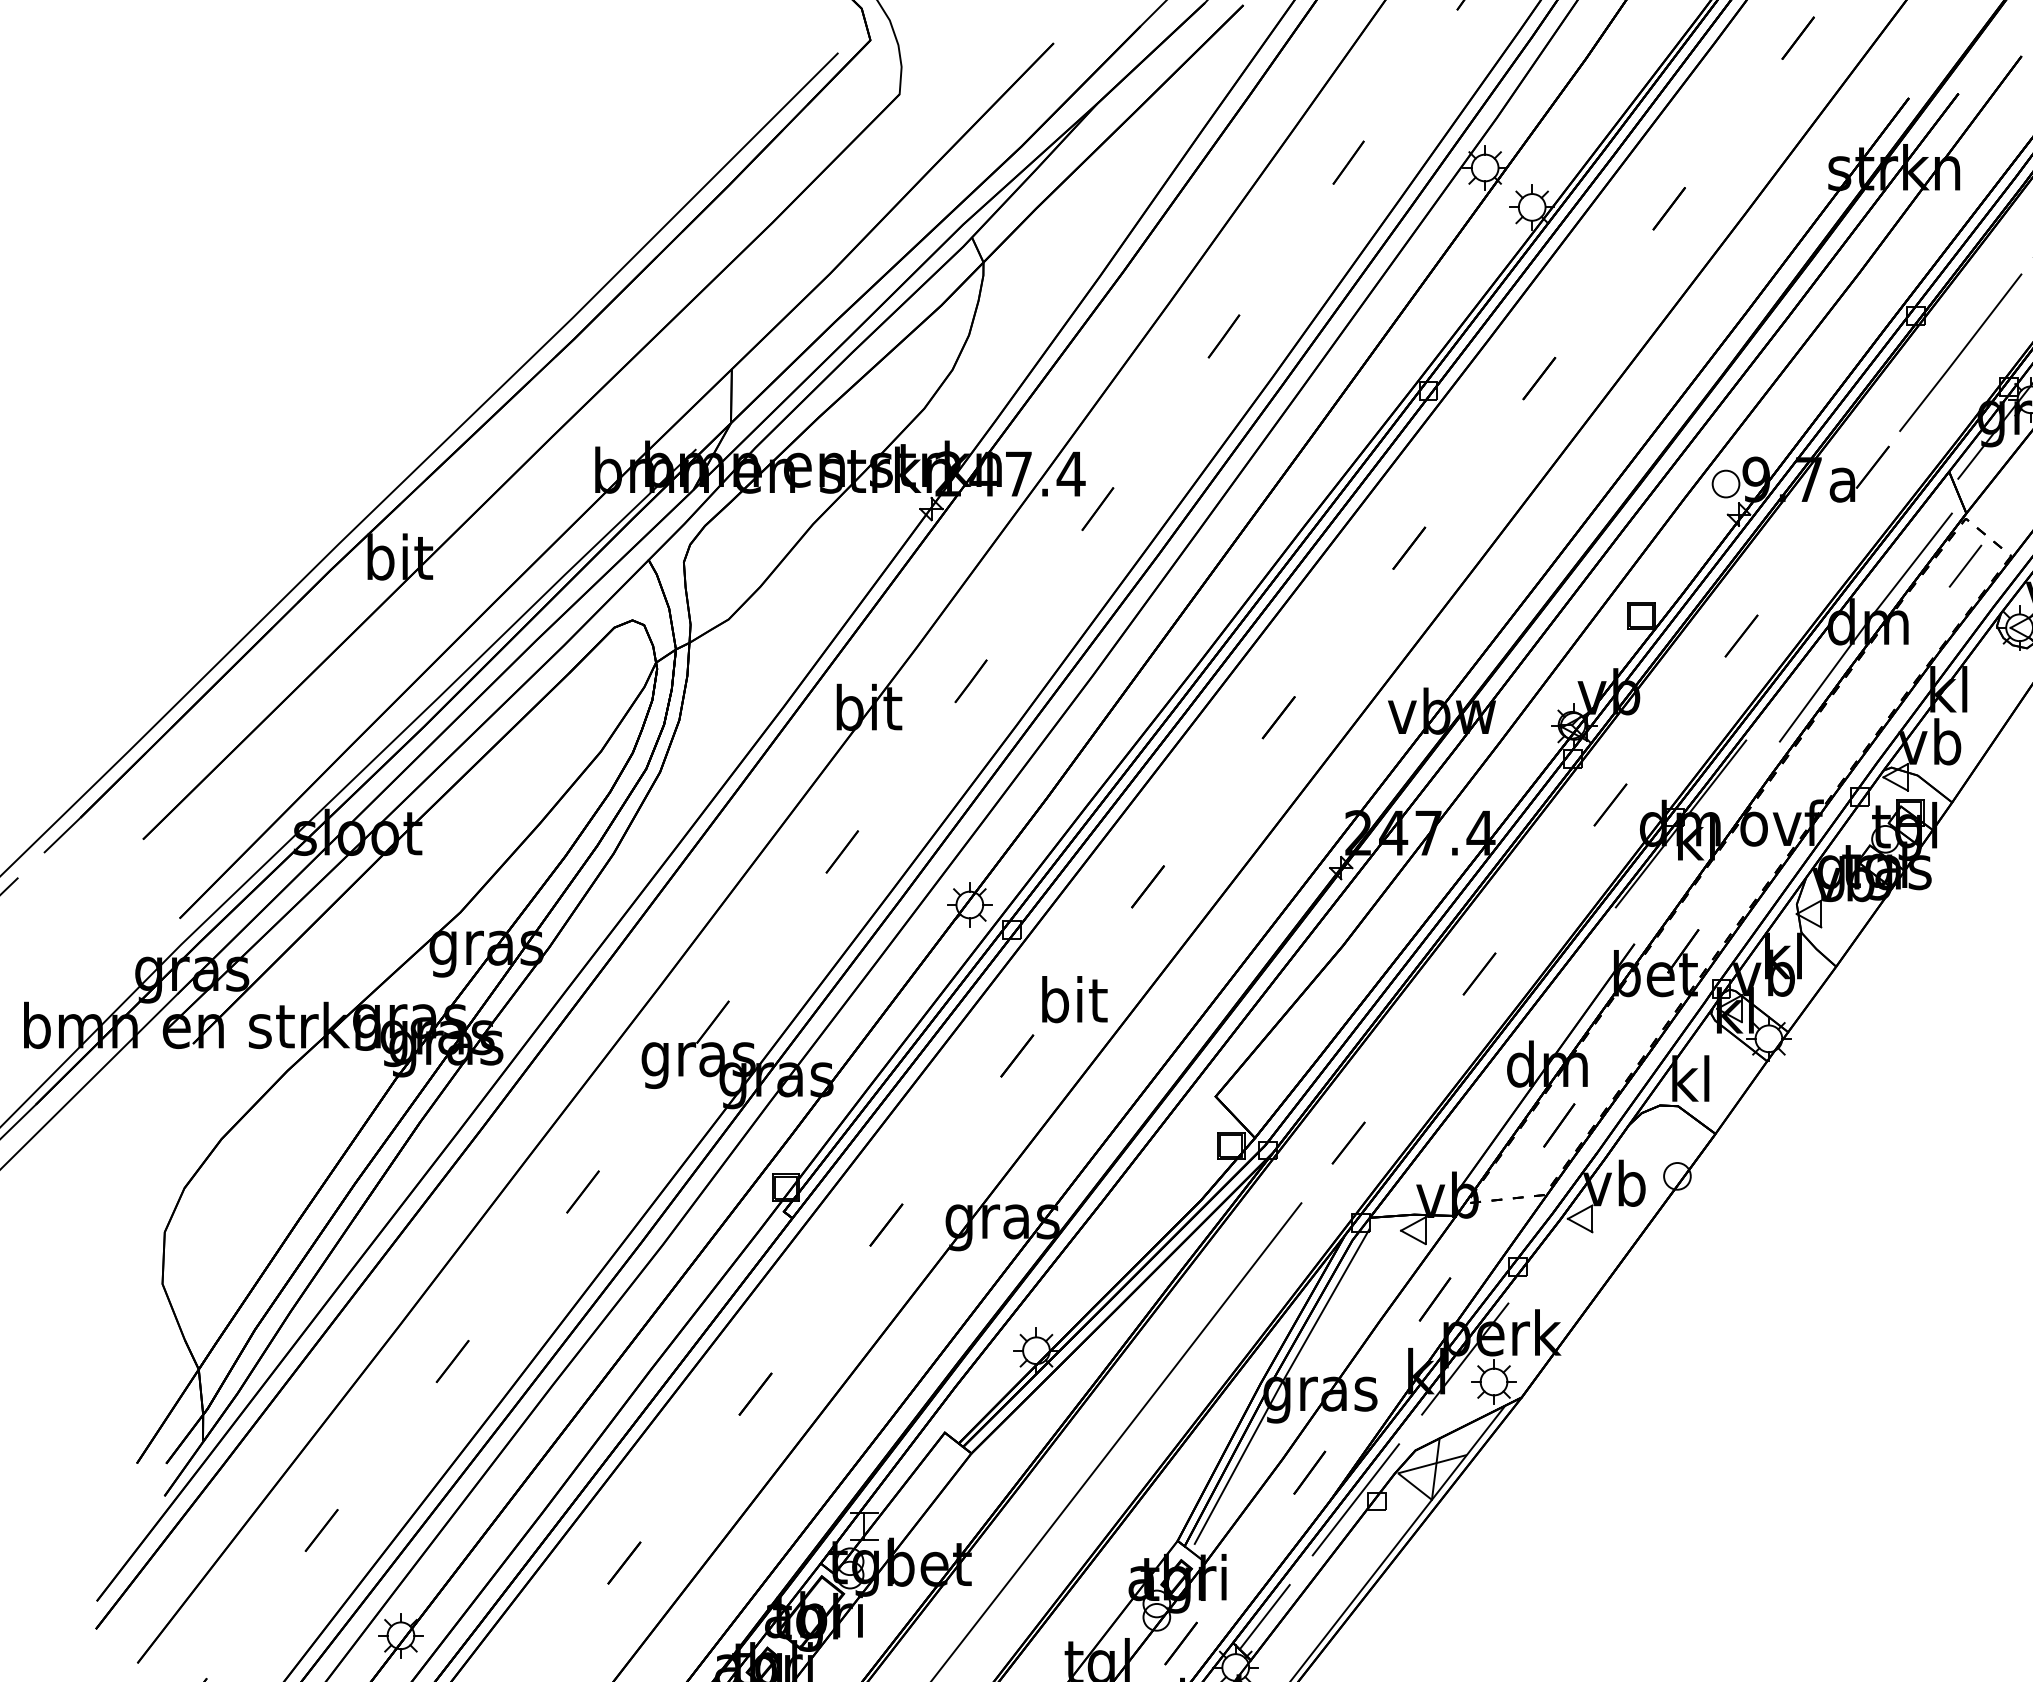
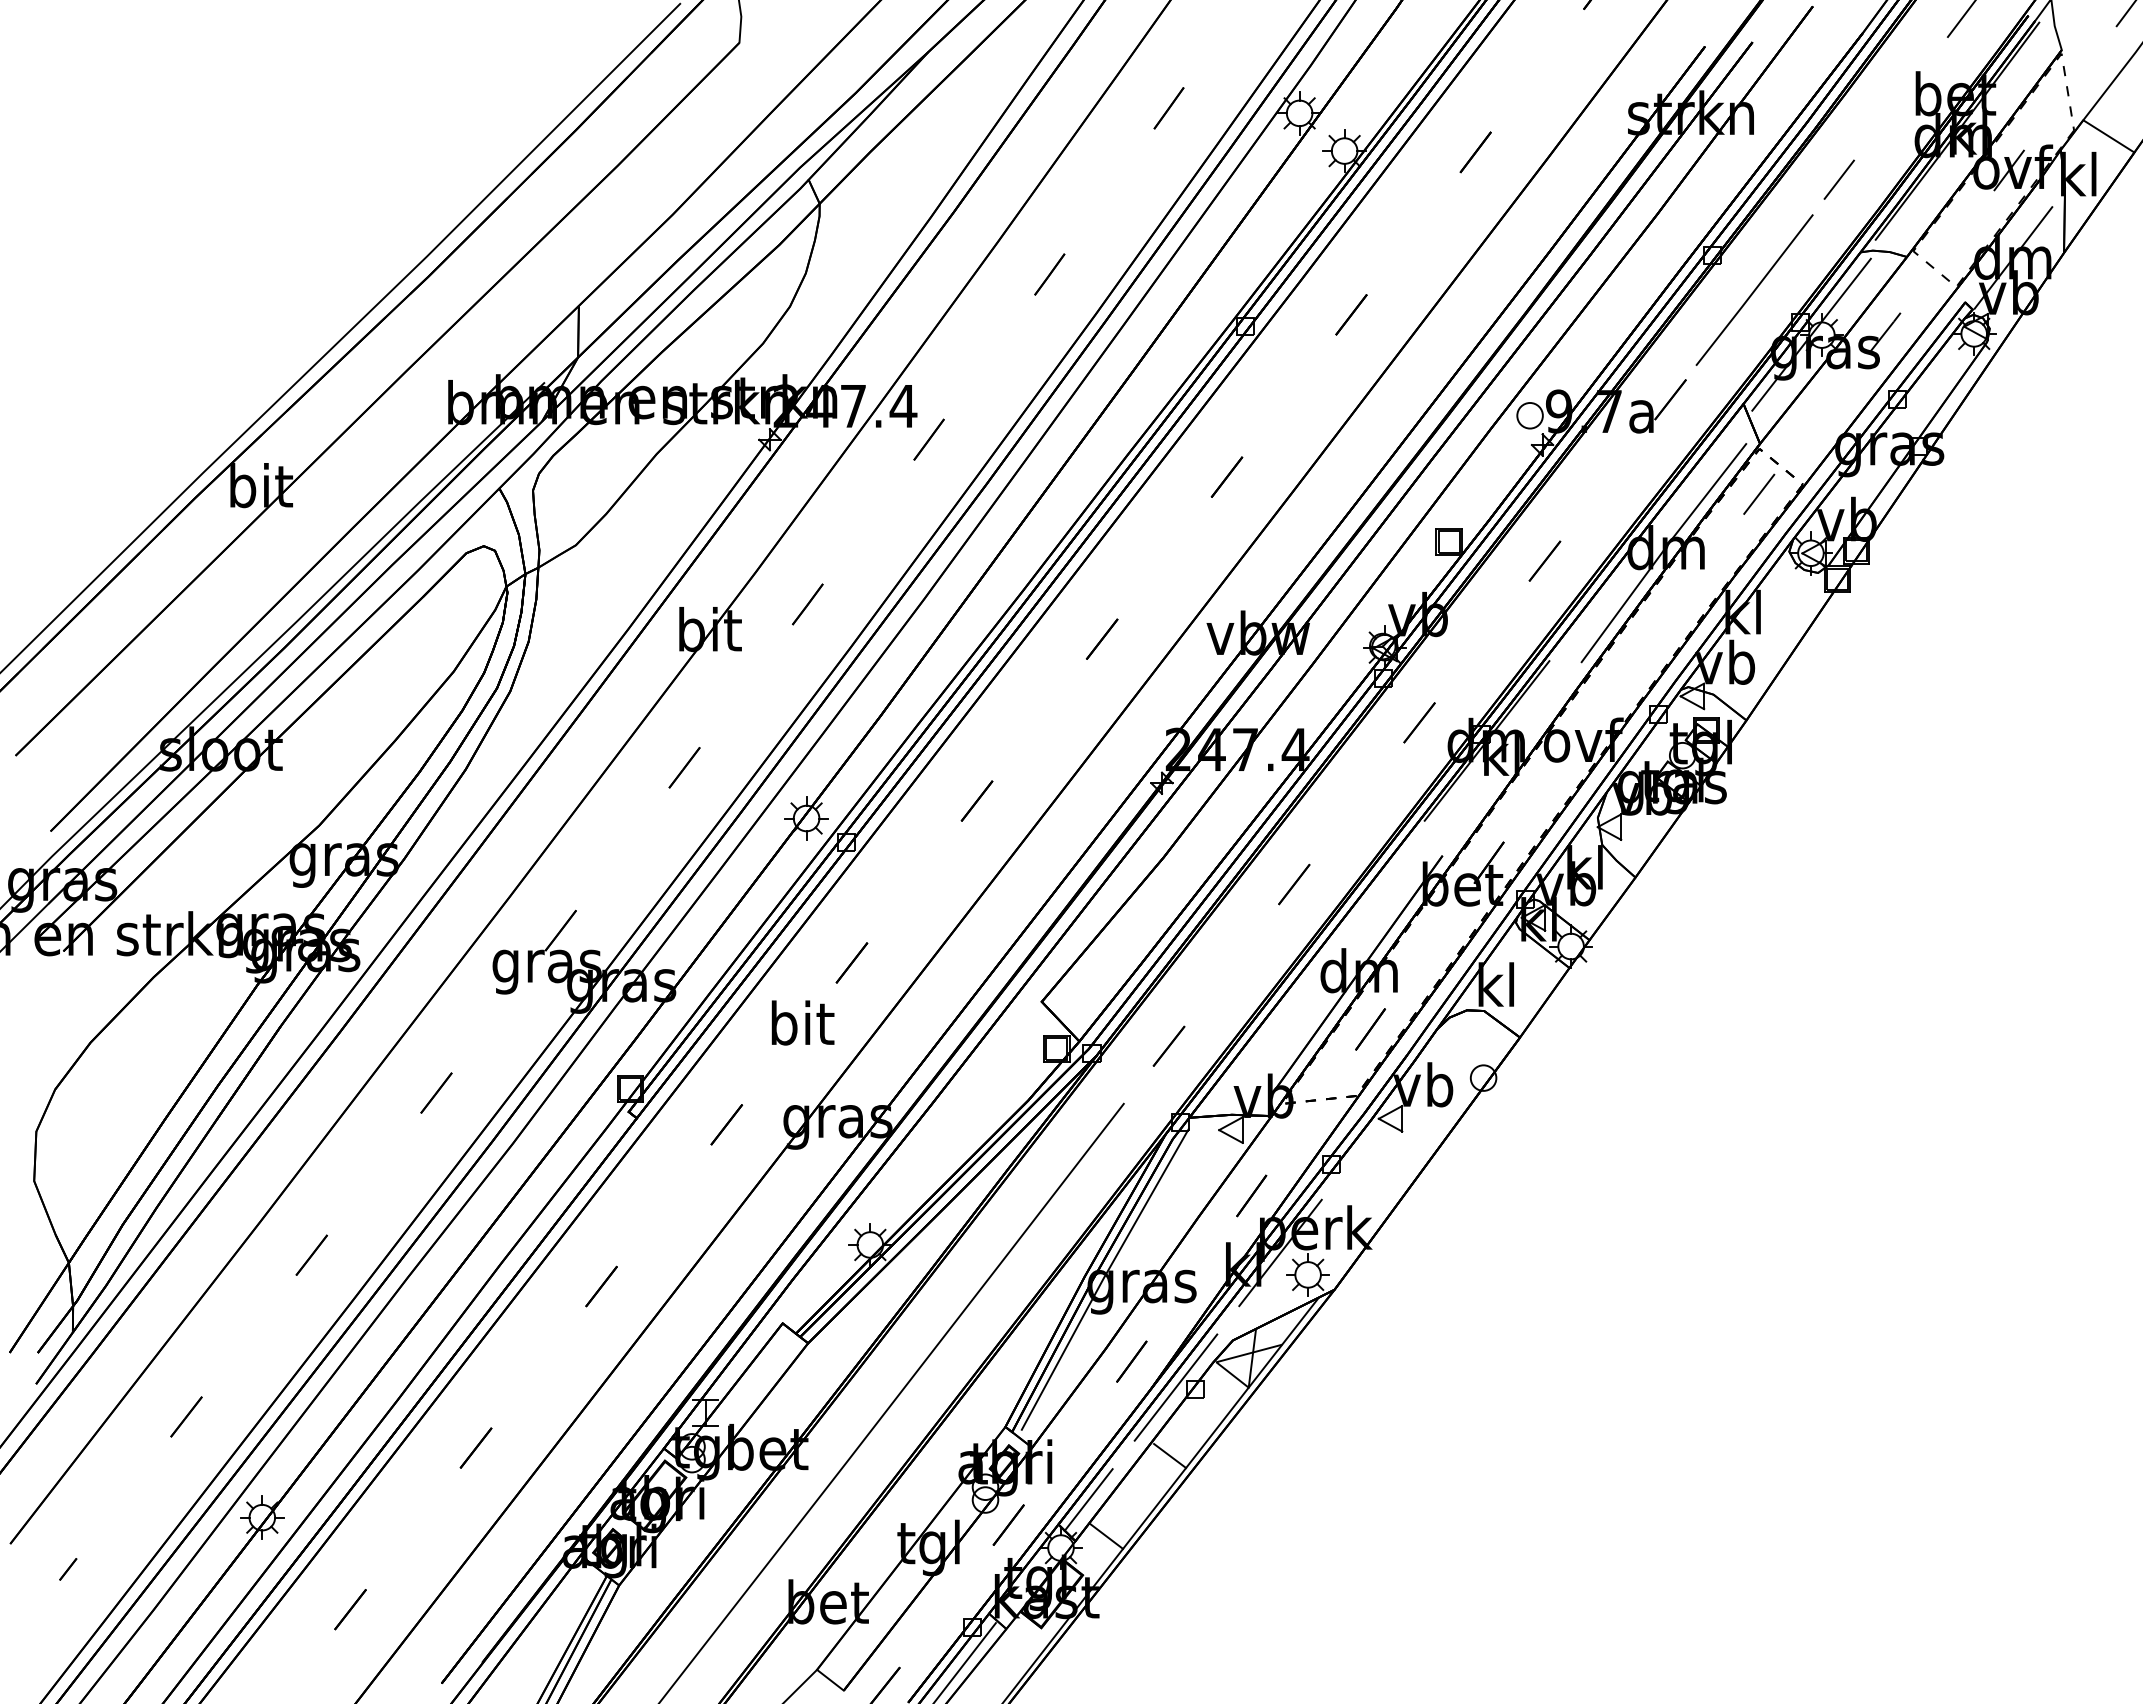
text: (1074, 999) -> (802, 1022), moved
line: (1350, 1571) -> (1170, 1456), added
line: (1283, 1655) -> (1106, 1536), added

